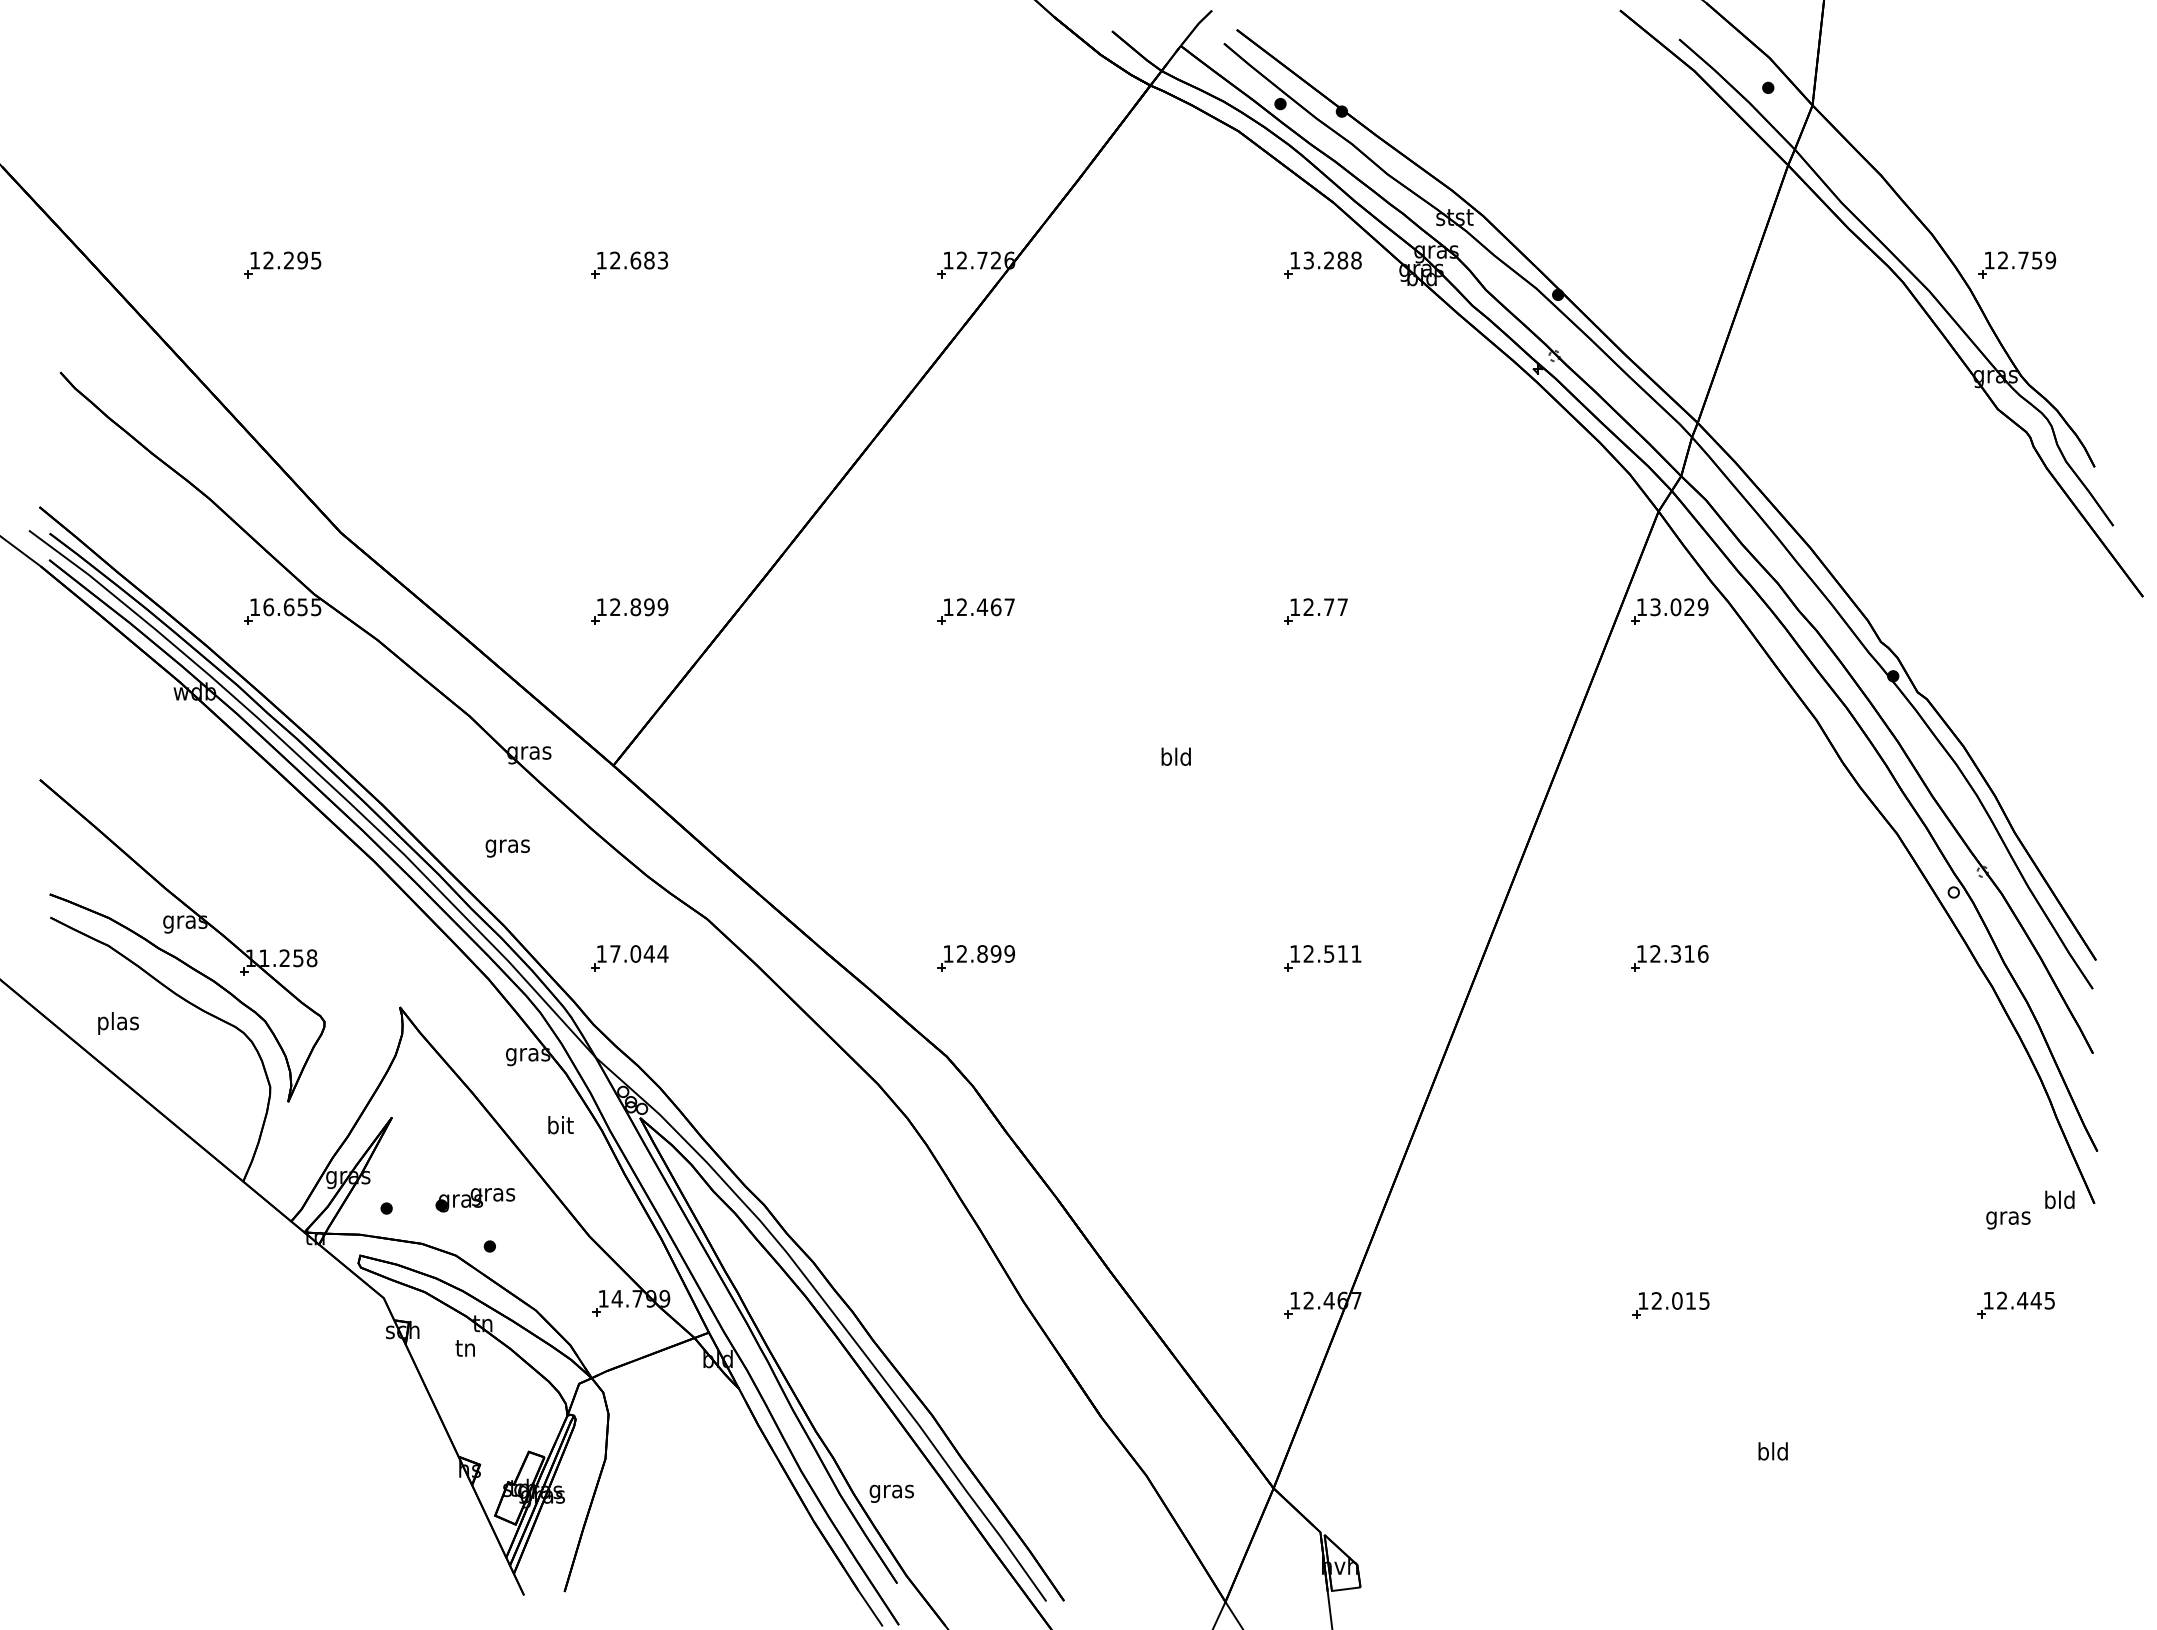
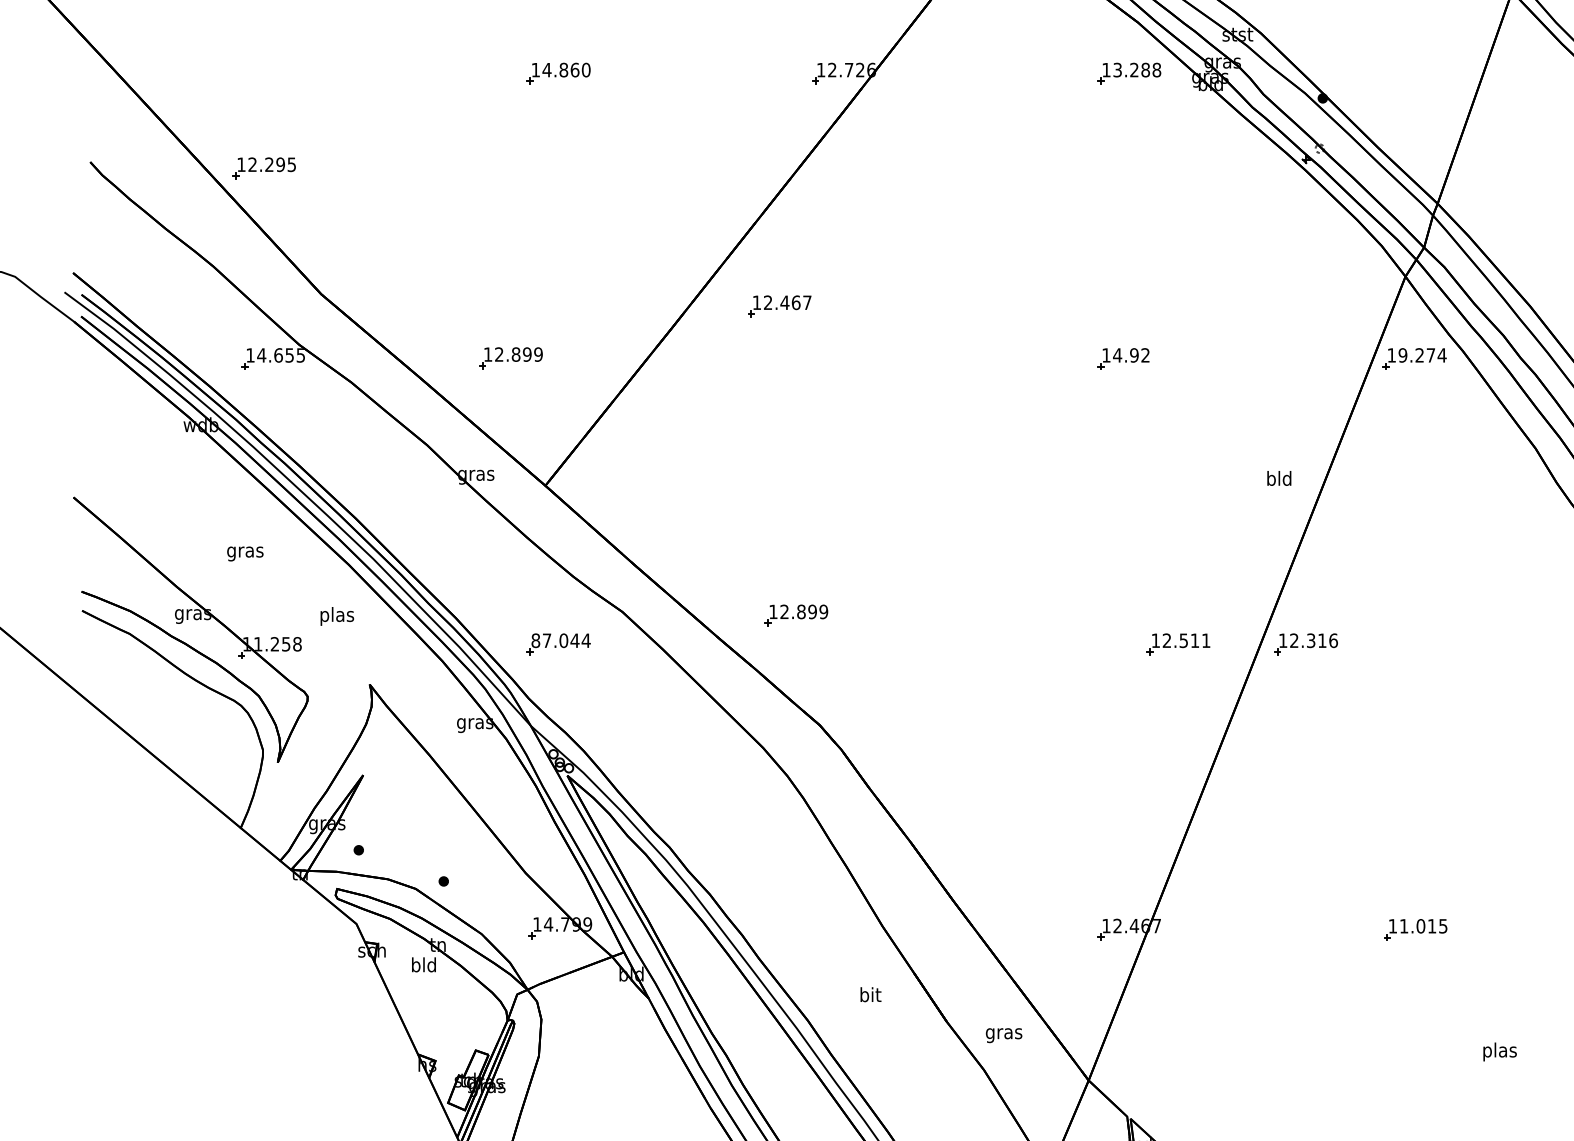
text: (638, 260) -> (566, 70), 12.683 -> 14.860
part: (282, 264) -> (264, 168), moved
text: (268, 607) -> (261, 355), 16.655 -> 14.655
text: (1325, 607) -> (1131, 355), 12.77 -> 14.92
text: (1679, 607) -> (1422, 355), 13.029 -> 19.274
part: (629, 611) -> (510, 358), moved
part: (975, 611) -> (779, 306), moved
text: (1175, 756) -> (1278, 478), moved
text: (507, 848) -> (245, 553), moved
text: (601, 953) -> (535, 640), 17.044 -> 87.044
part: (975, 958) -> (795, 615), moved
part: (1322, 958) -> (1178, 644), moved
part: (1669, 958) -> (1305, 644), moved
text: (118, 1023) -> (337, 616), moved
text: (560, 1125) -> (870, 995), moved
part: (475, 1200) -> (431, 843), removed
text: (1656, 1300) -> (1403, 925), 12.015 -> 11.015
text: (465, 1347) -> (423, 964), tn -> bld
text: (1773, 1453) -> (1500, 1051), bld -> plas
text: (891, 1493) -> (1003, 1035), moved

